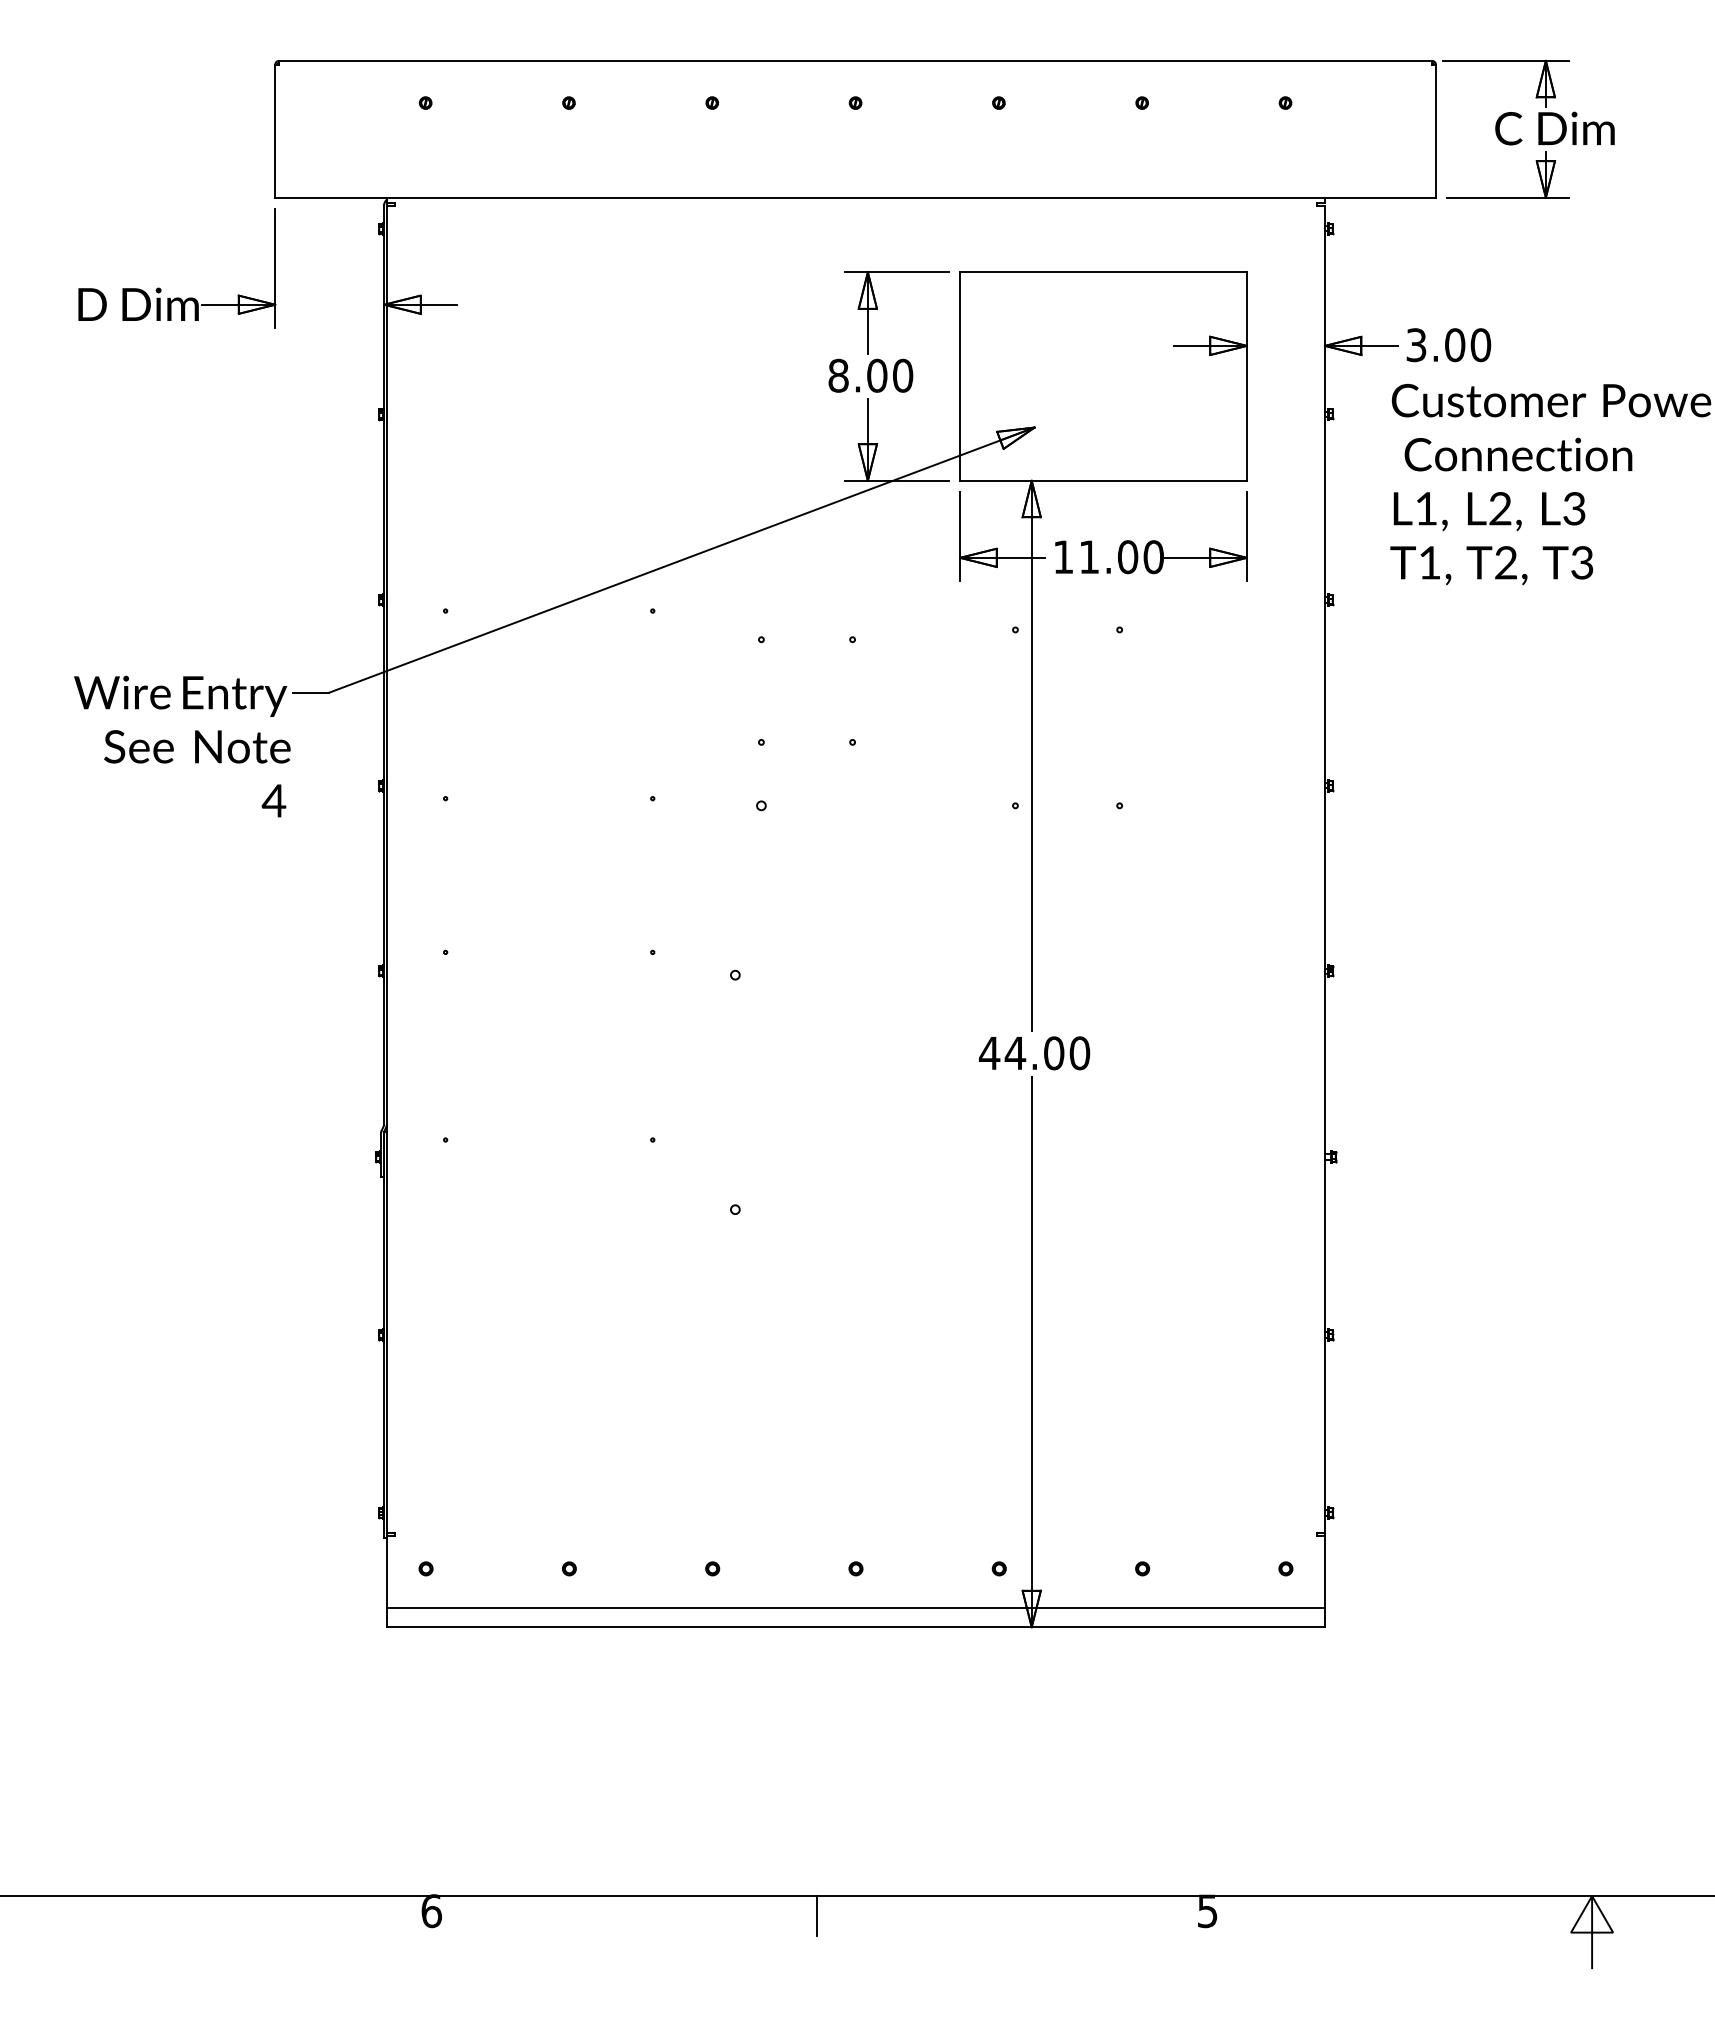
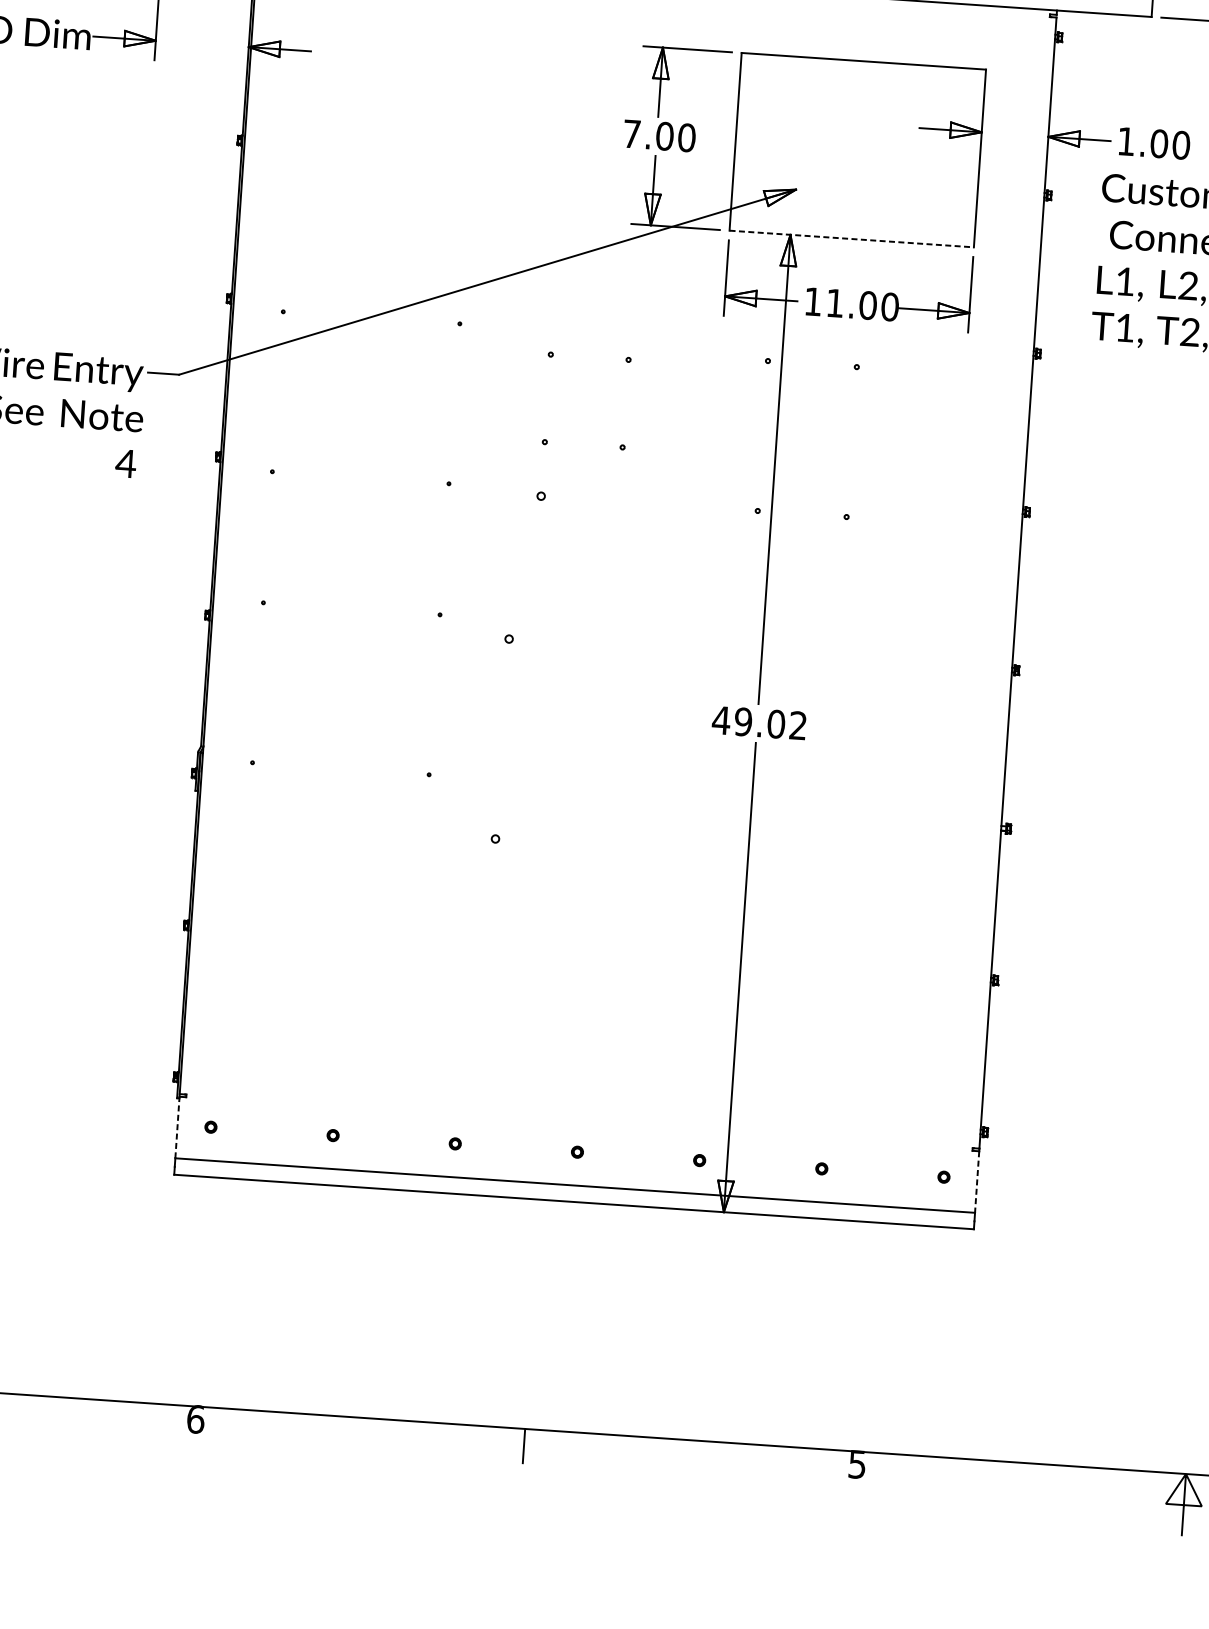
text: (1416, 345) -> (1126, 141), 3.00 -> 1.00
text: (838, 375) -> (631, 133), 8.00 -> 7.00
line: (1104, 480) -> (852, 238), solid -> dashed
text: (1047, 1053) -> (770, 724), 44.00 -> 49.02
line: (387, 1571) -> (177, 1127), solid -> dashed
line: (1325, 1572) -> (977, 1182), solid -> dashed

